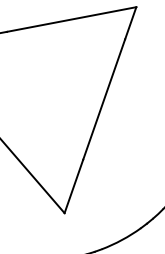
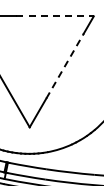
line: (72, 19) -> (55, 16), solid -> dashed
line: (104, 98) -> (65, 65), solid -> dashed

